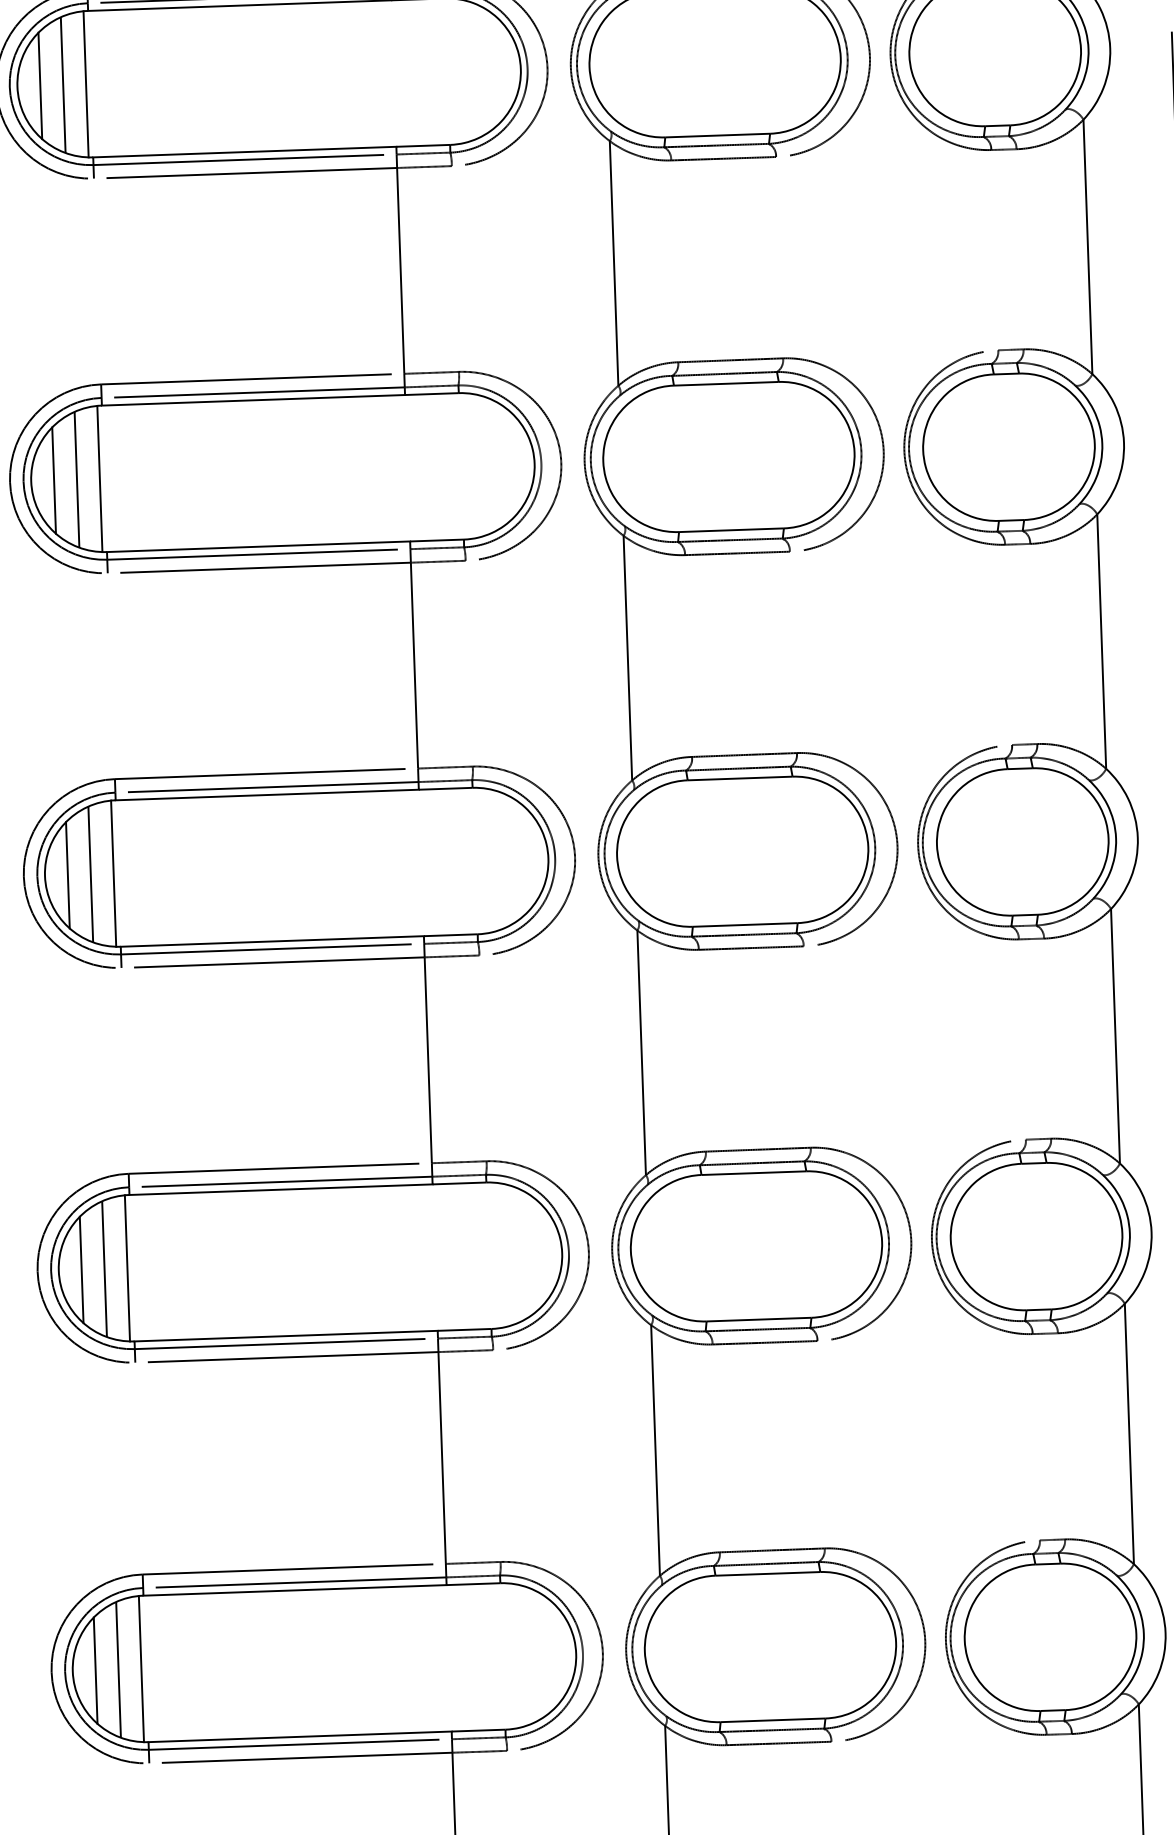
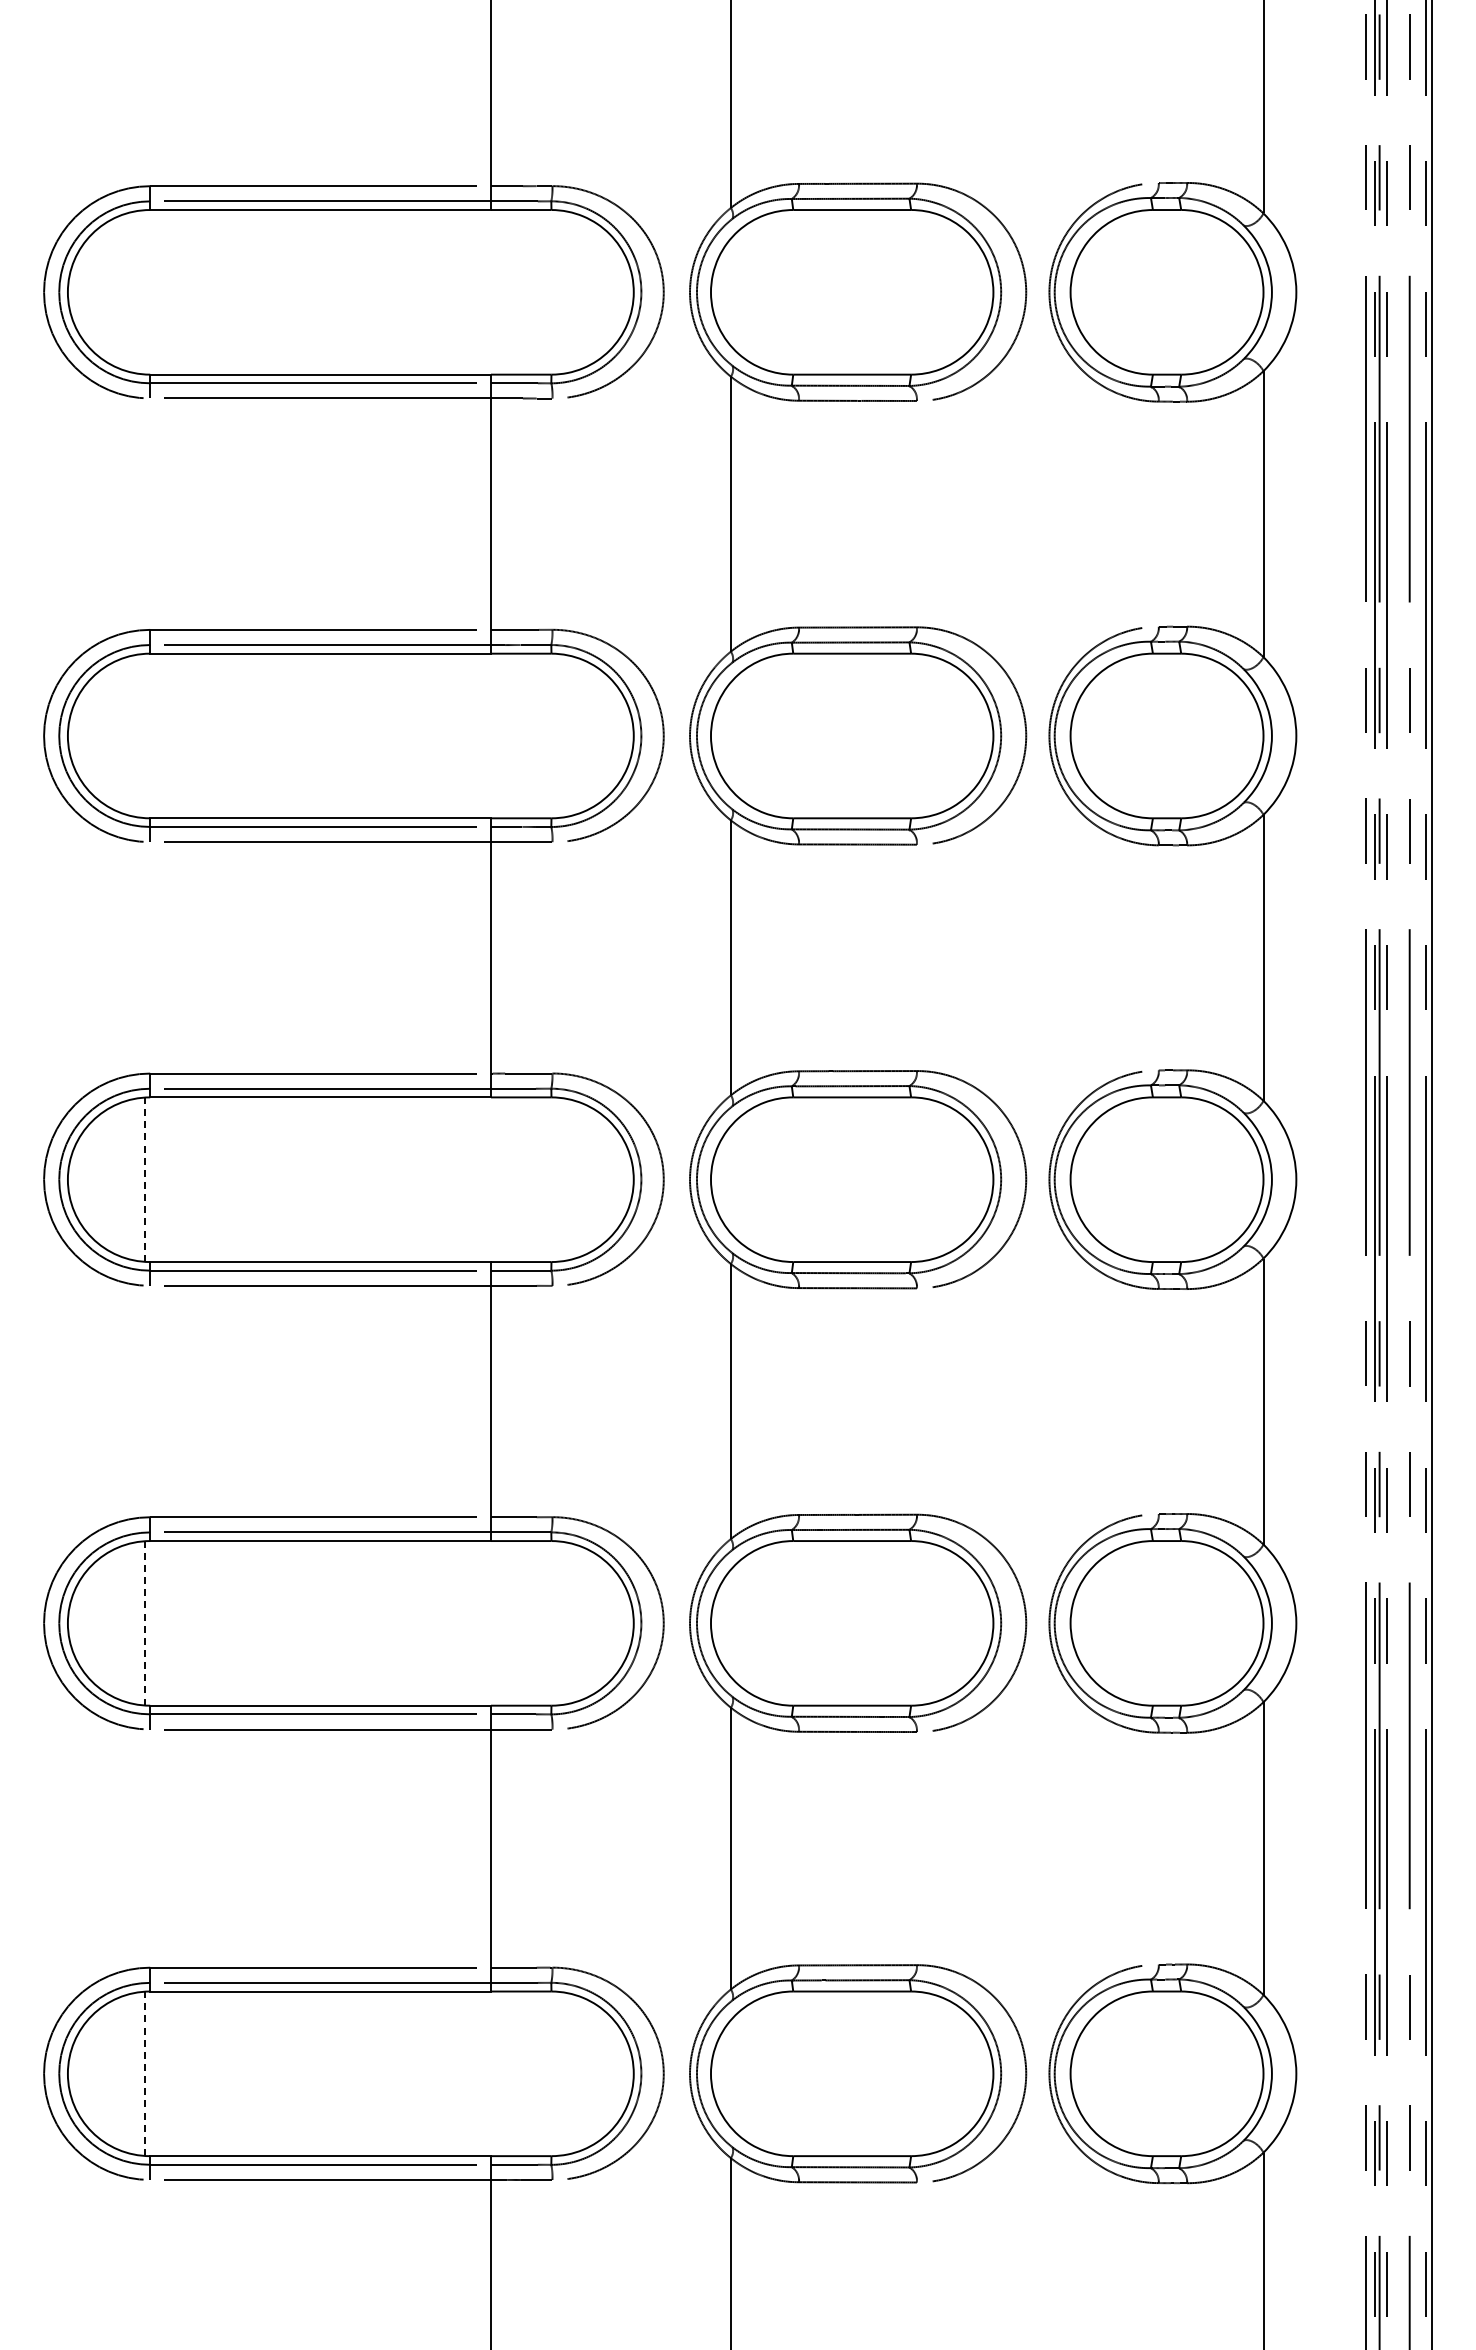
line: (86, 84) -> (145, 292), removed
line: (63, 85) -> (119, 292), removed
line: (40, 86) -> (93, 292), removed
line: (100, 478) -> (145, 735), removed
line: (77, 479) -> (119, 735), removed
line: (53, 480) -> (93, 735), removed
line: (114, 873) -> (145, 1179), solid -> dashed
line: (90, 874) -> (119, 1179), removed
line: (67, 875) -> (93, 1179), removed
line: (127, 1267) -> (145, 1622), solid -> dashed
line: (104, 1269) -> (119, 1623), removed
line: (81, 1270) -> (93, 1623), removed
line: (141, 1668) -> (145, 2073), solid -> dashed
line: (118, 1669) -> (119, 2073), removed
line: (95, 1670) -> (93, 2073), removed

